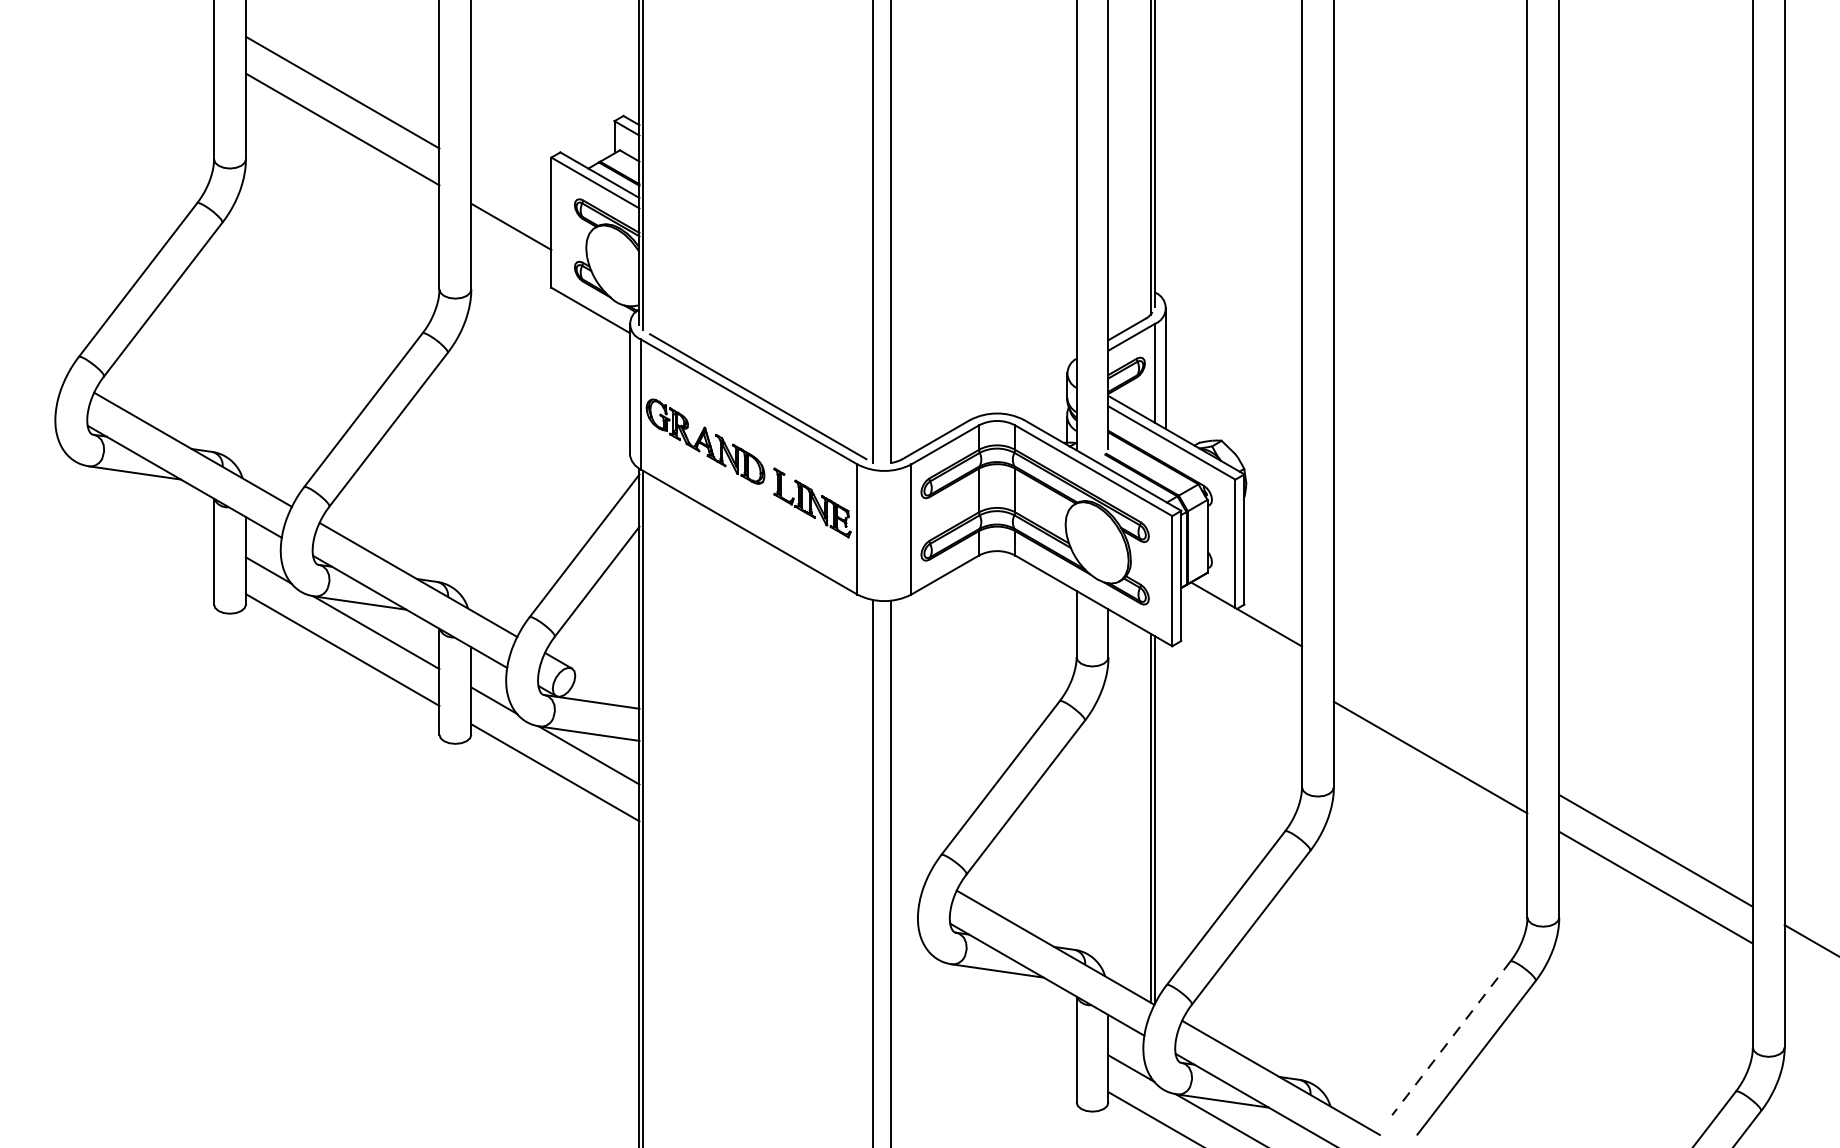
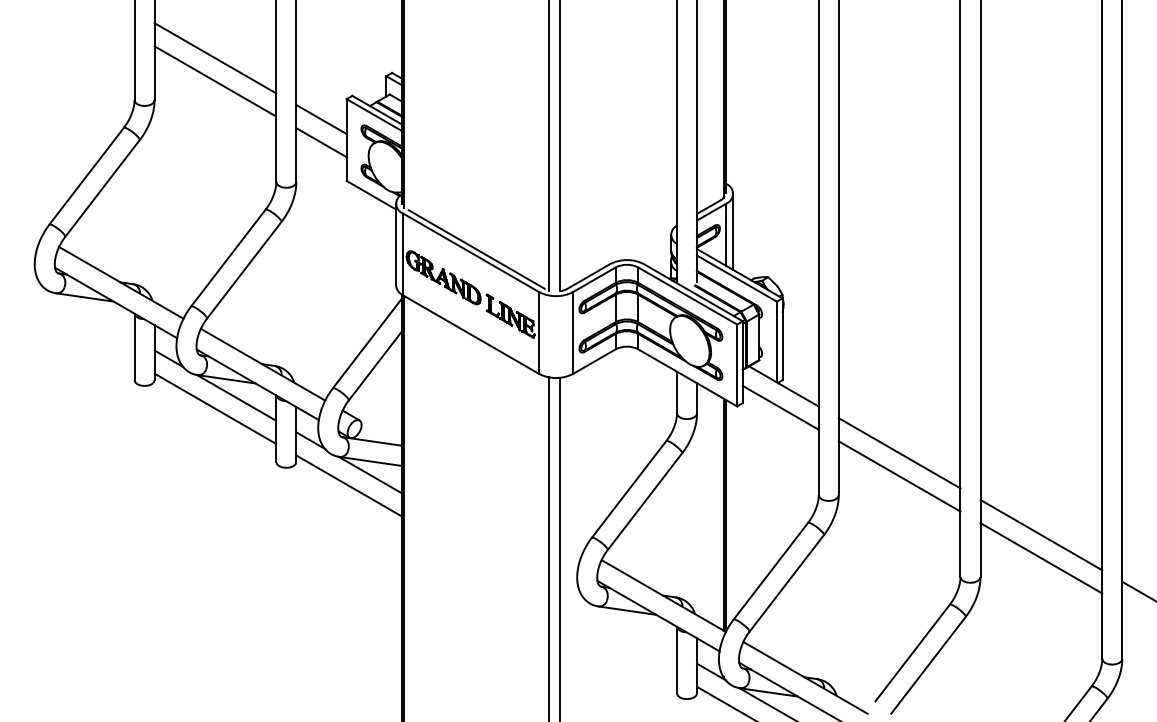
line: (511, 189) -> (321, 119), added
line: (1241, 647) -> (780, 407), added
line: (1430, 721) -> (899, 453), added
line: (1451, 1039) -> (912, 653), dashed -> solid

